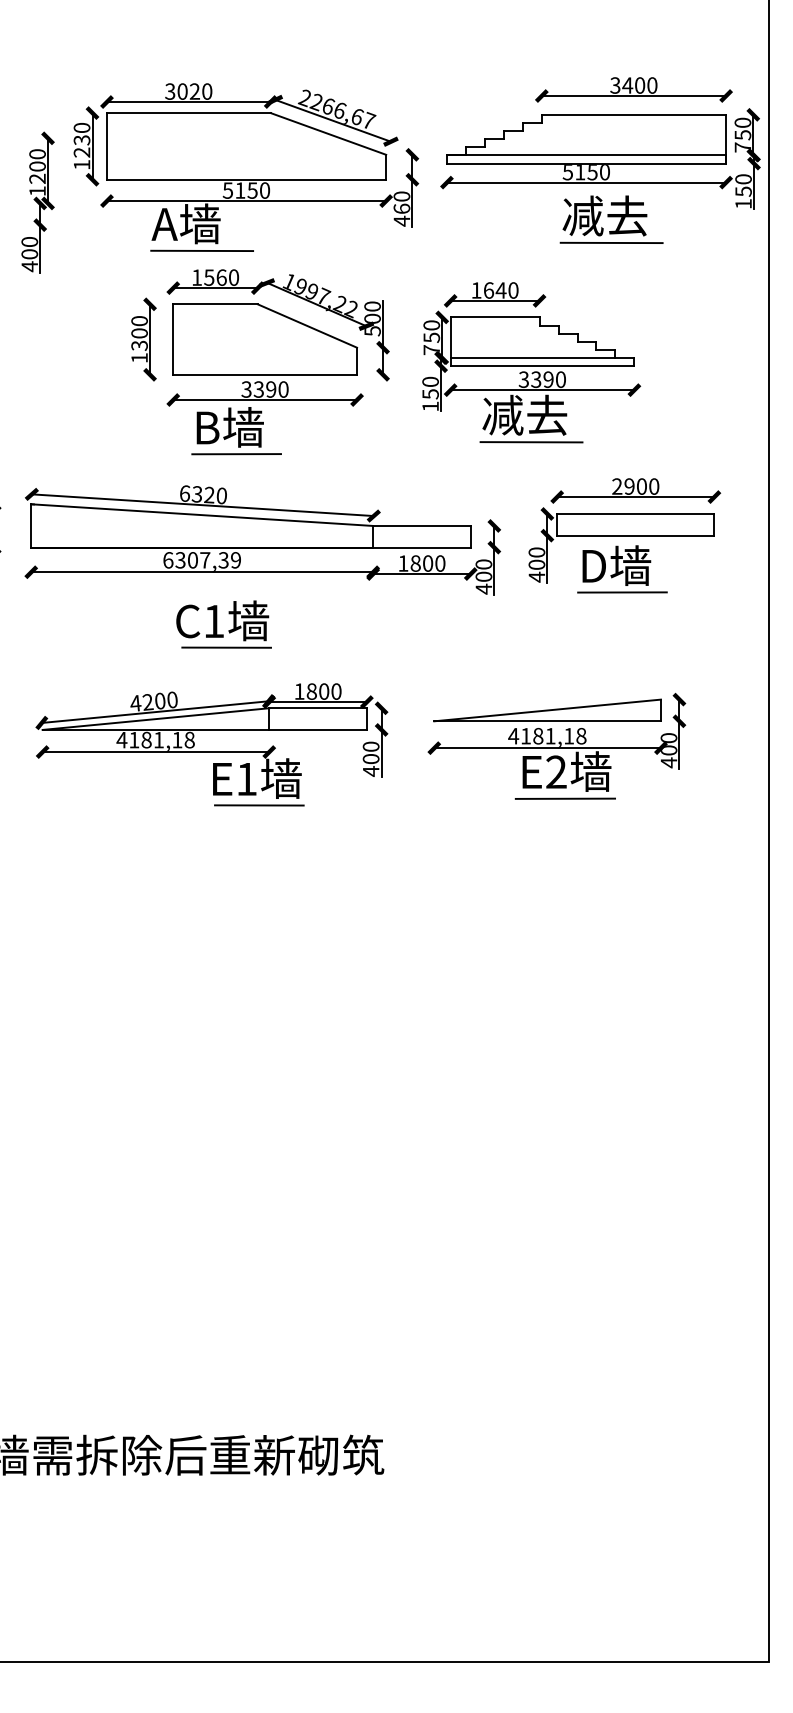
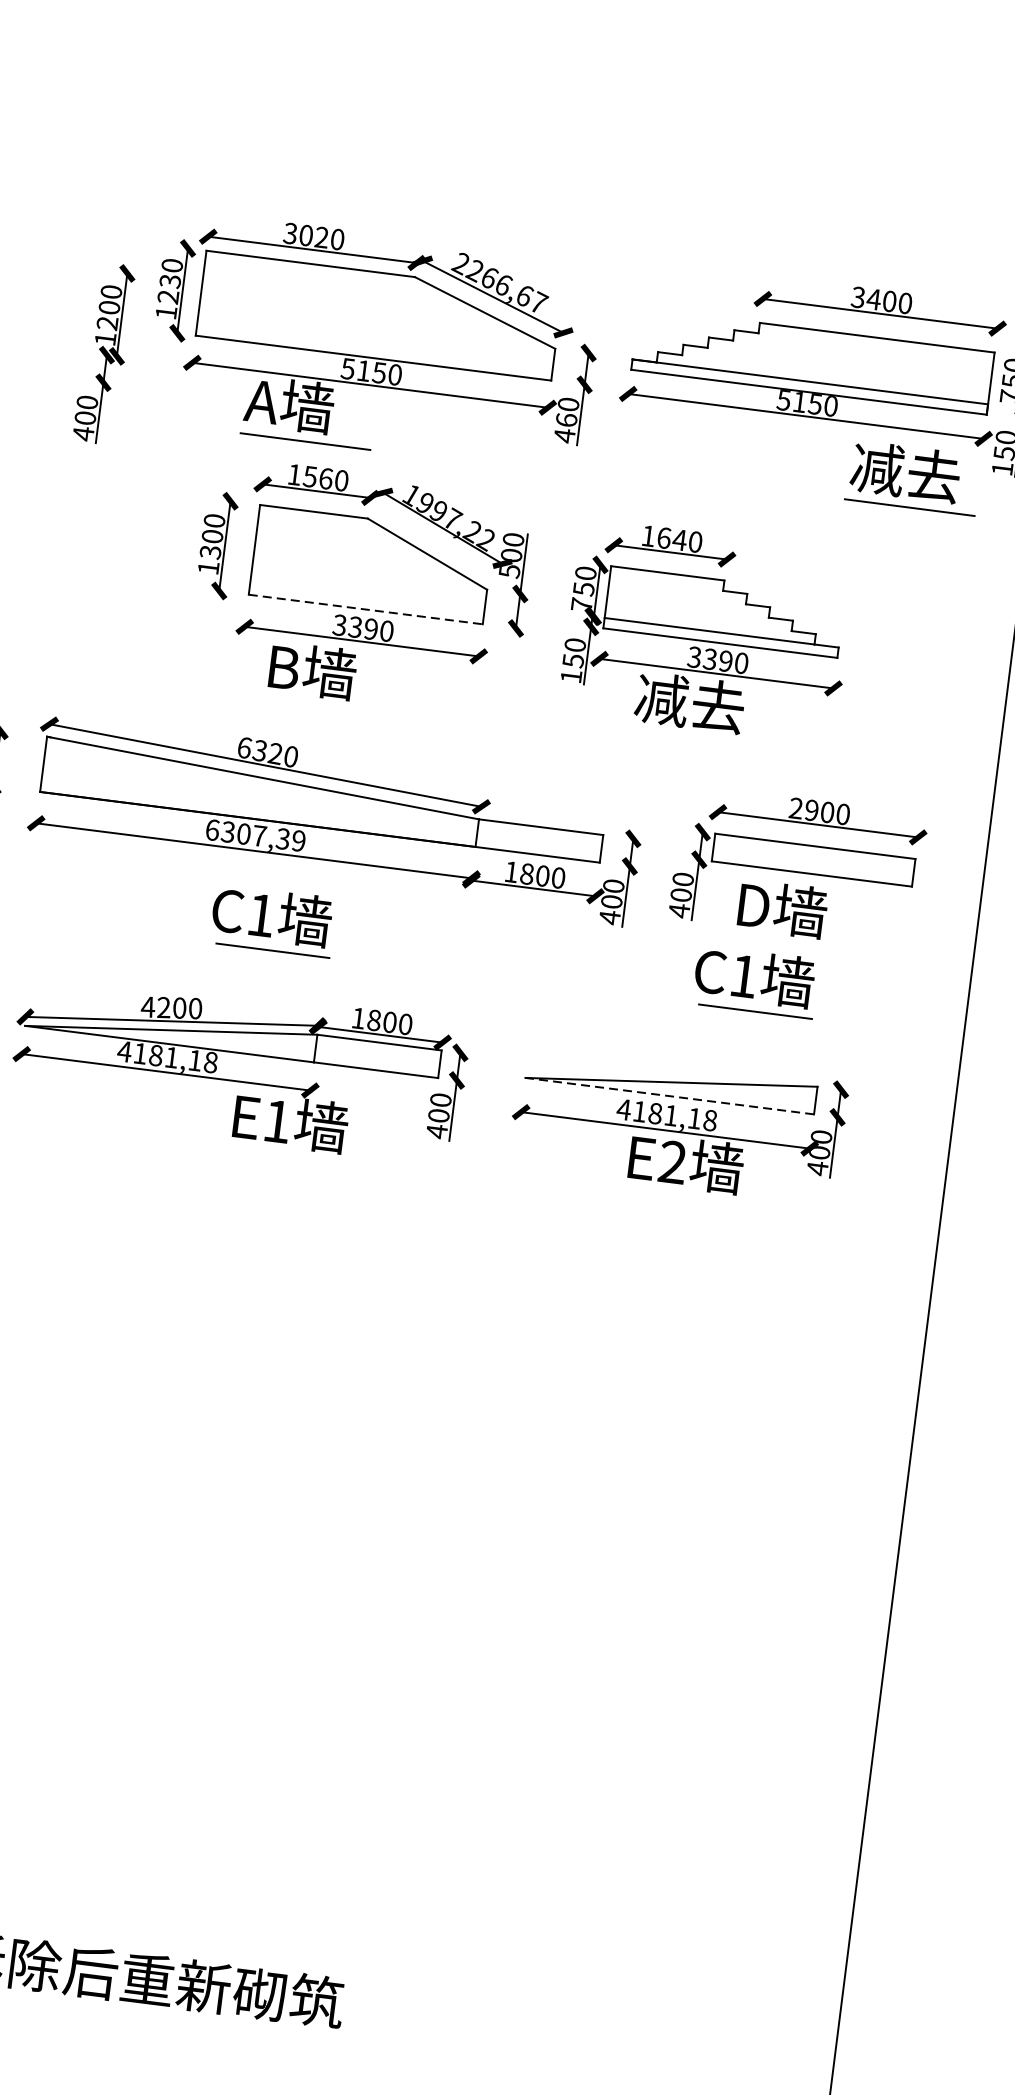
part: (611, 219) -> (913, 477), moved
line: (265, 374) -> (366, 609), solid -> dashed
line: (531, 442) -> (694, 738), removed
line: (236, 454) -> (316, 706), removed
line: (622, 592) -> (785, 944), removed
part: (602, 624) -> (755, 981), added
line: (547, 721) -> (669, 1096), solid -> dashed
line: (565, 798) -> (680, 1197), removed
line: (259, 805) -> (289, 1157), removed

